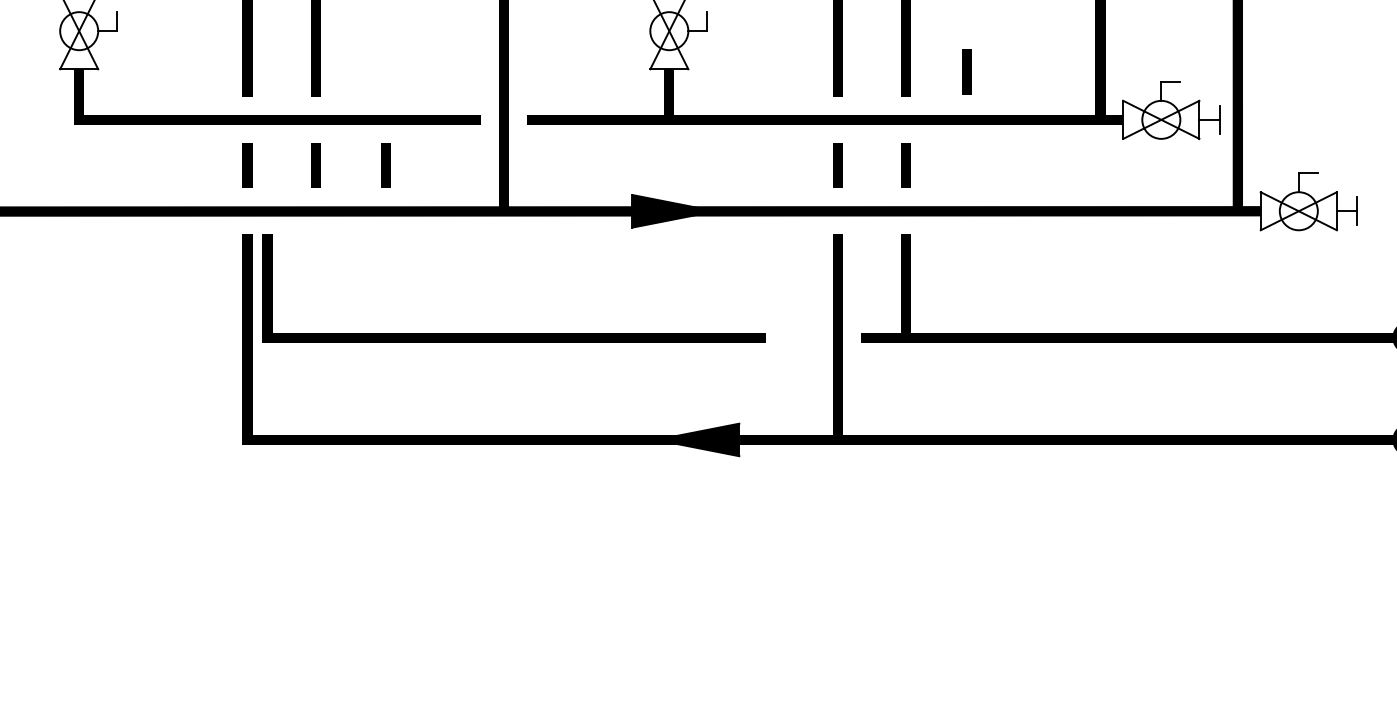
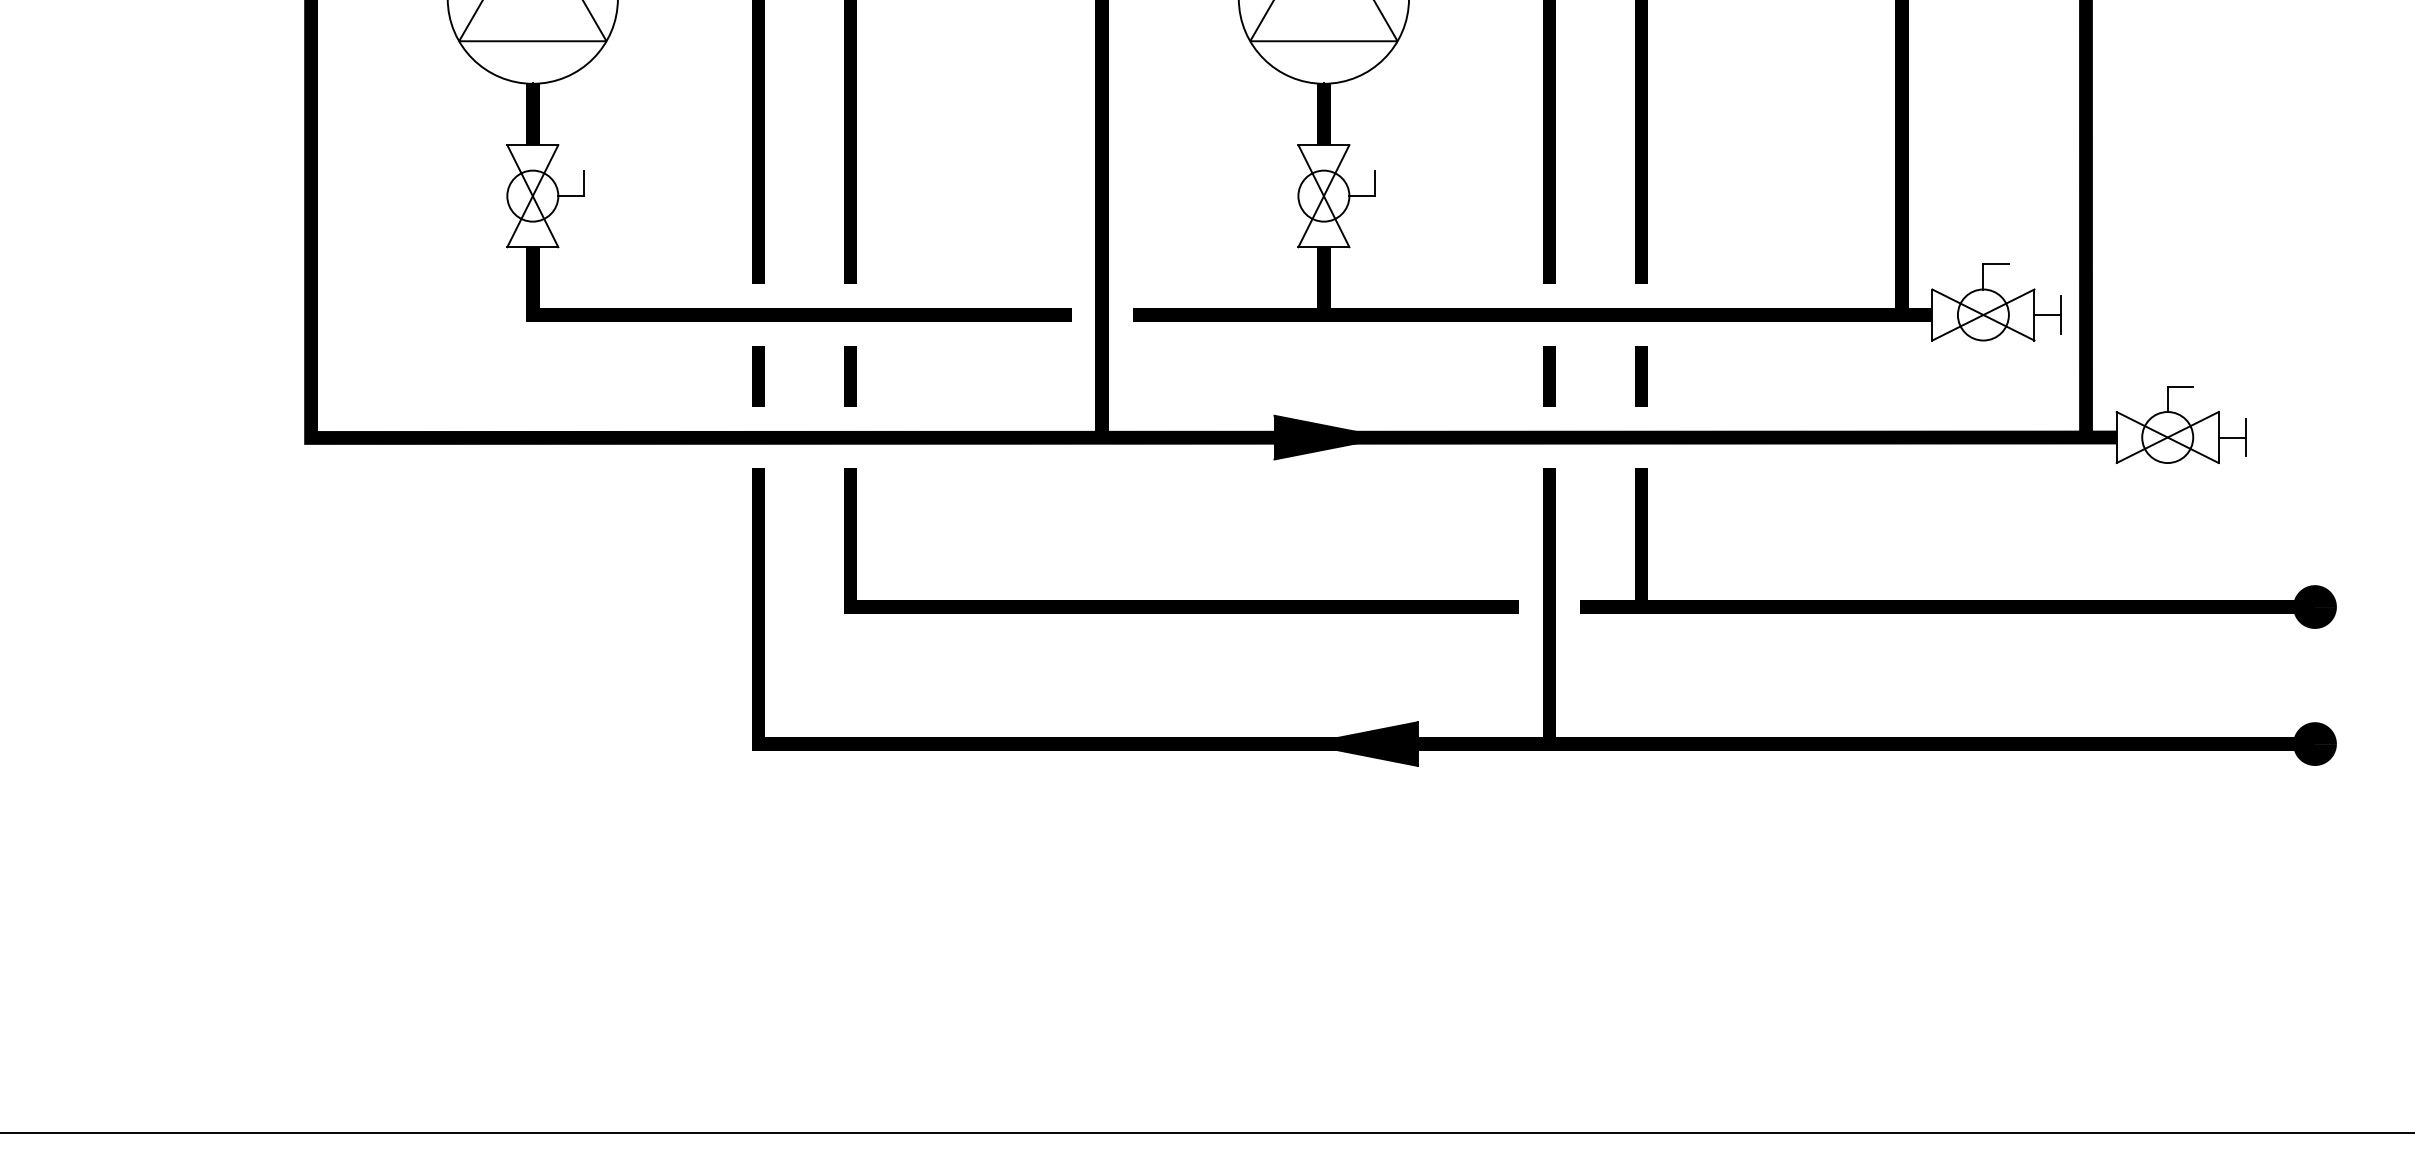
line: (966, 72) -> (1722, 251), removed
line: (386, 165) -> (944, 376), removed
line: (514, 332) -> (1181, 600), moved

